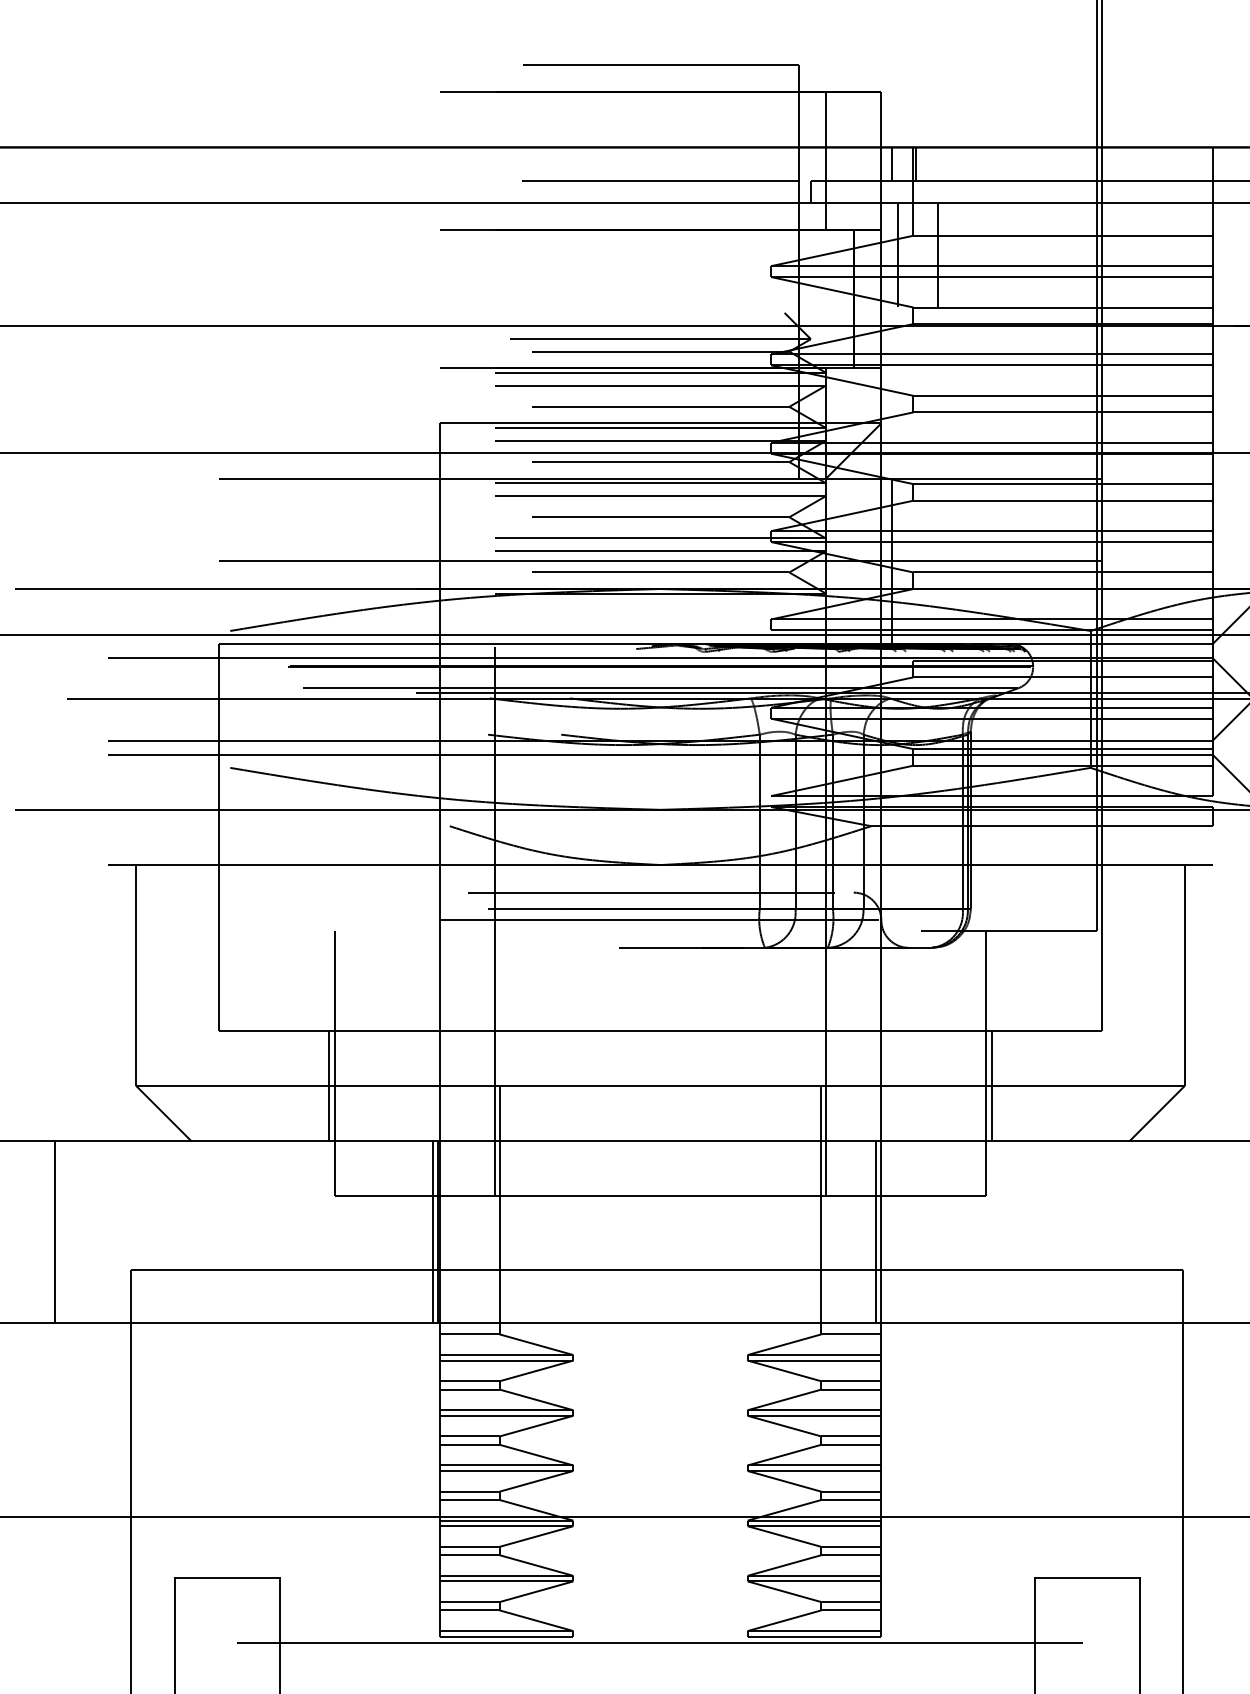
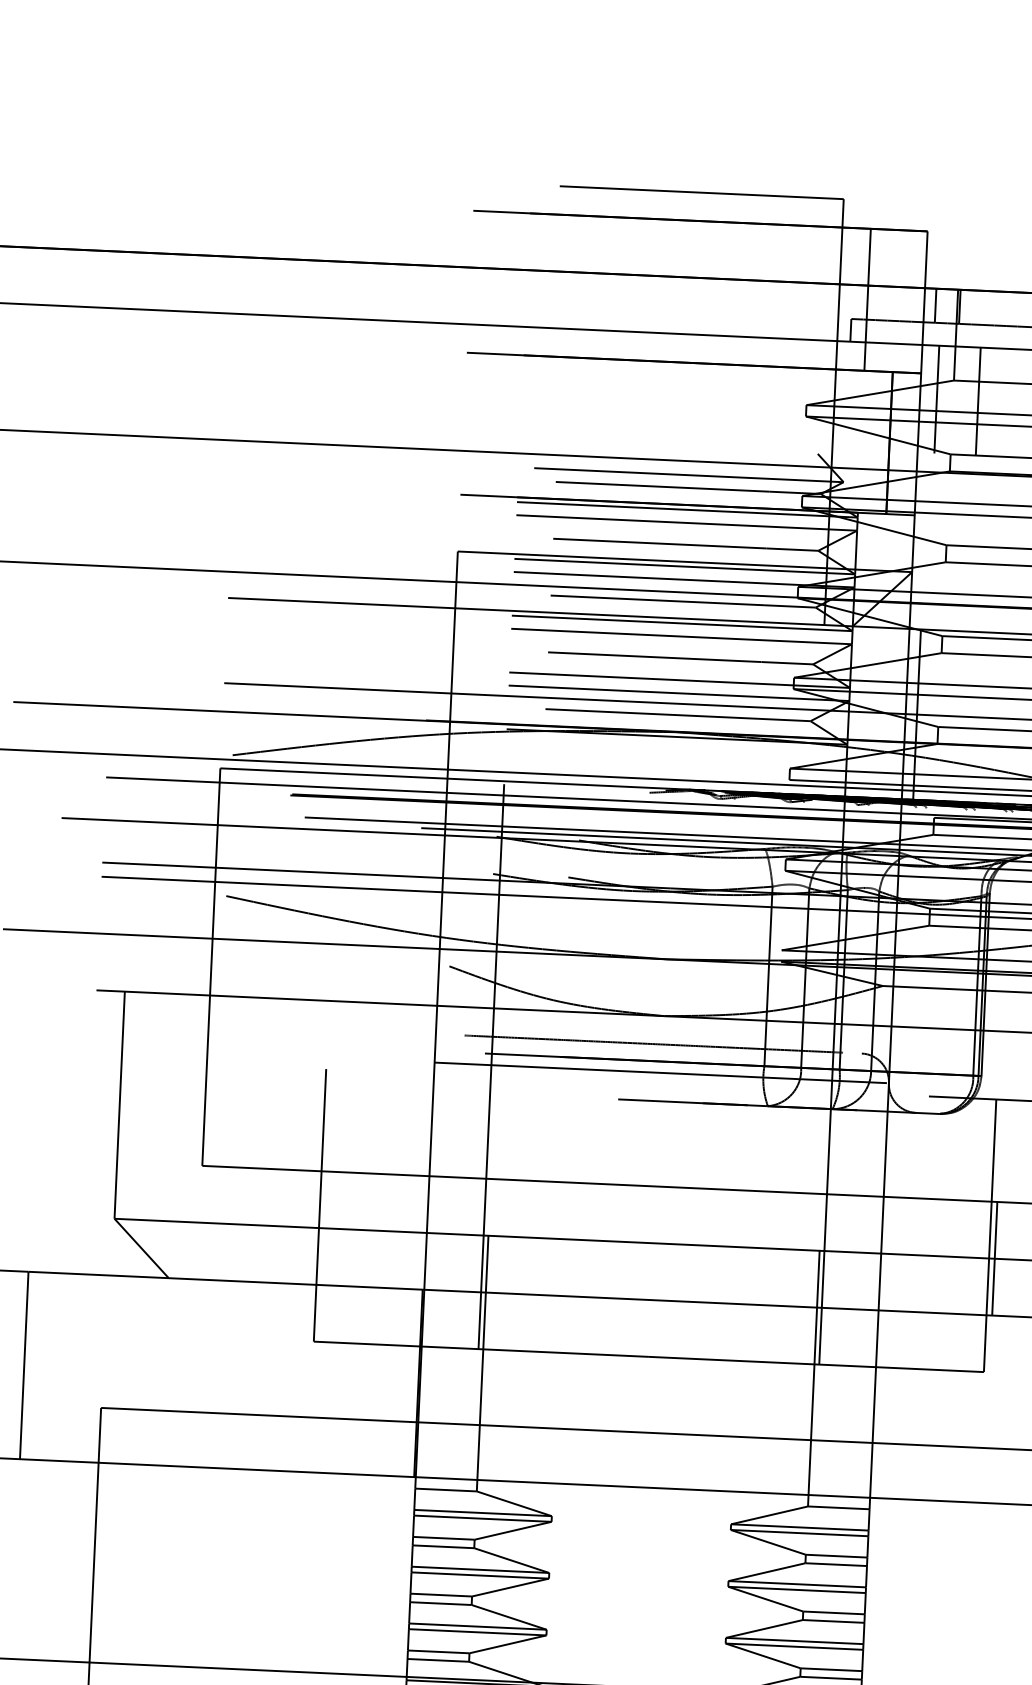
line: (660, 180) -> (696, 311), removed
line: (329, 1085) -> (313, 1227), removed
line: (433, 1232) -> (413, 1383), removed
line: (876, 1232) -> (869, 1404), removed

